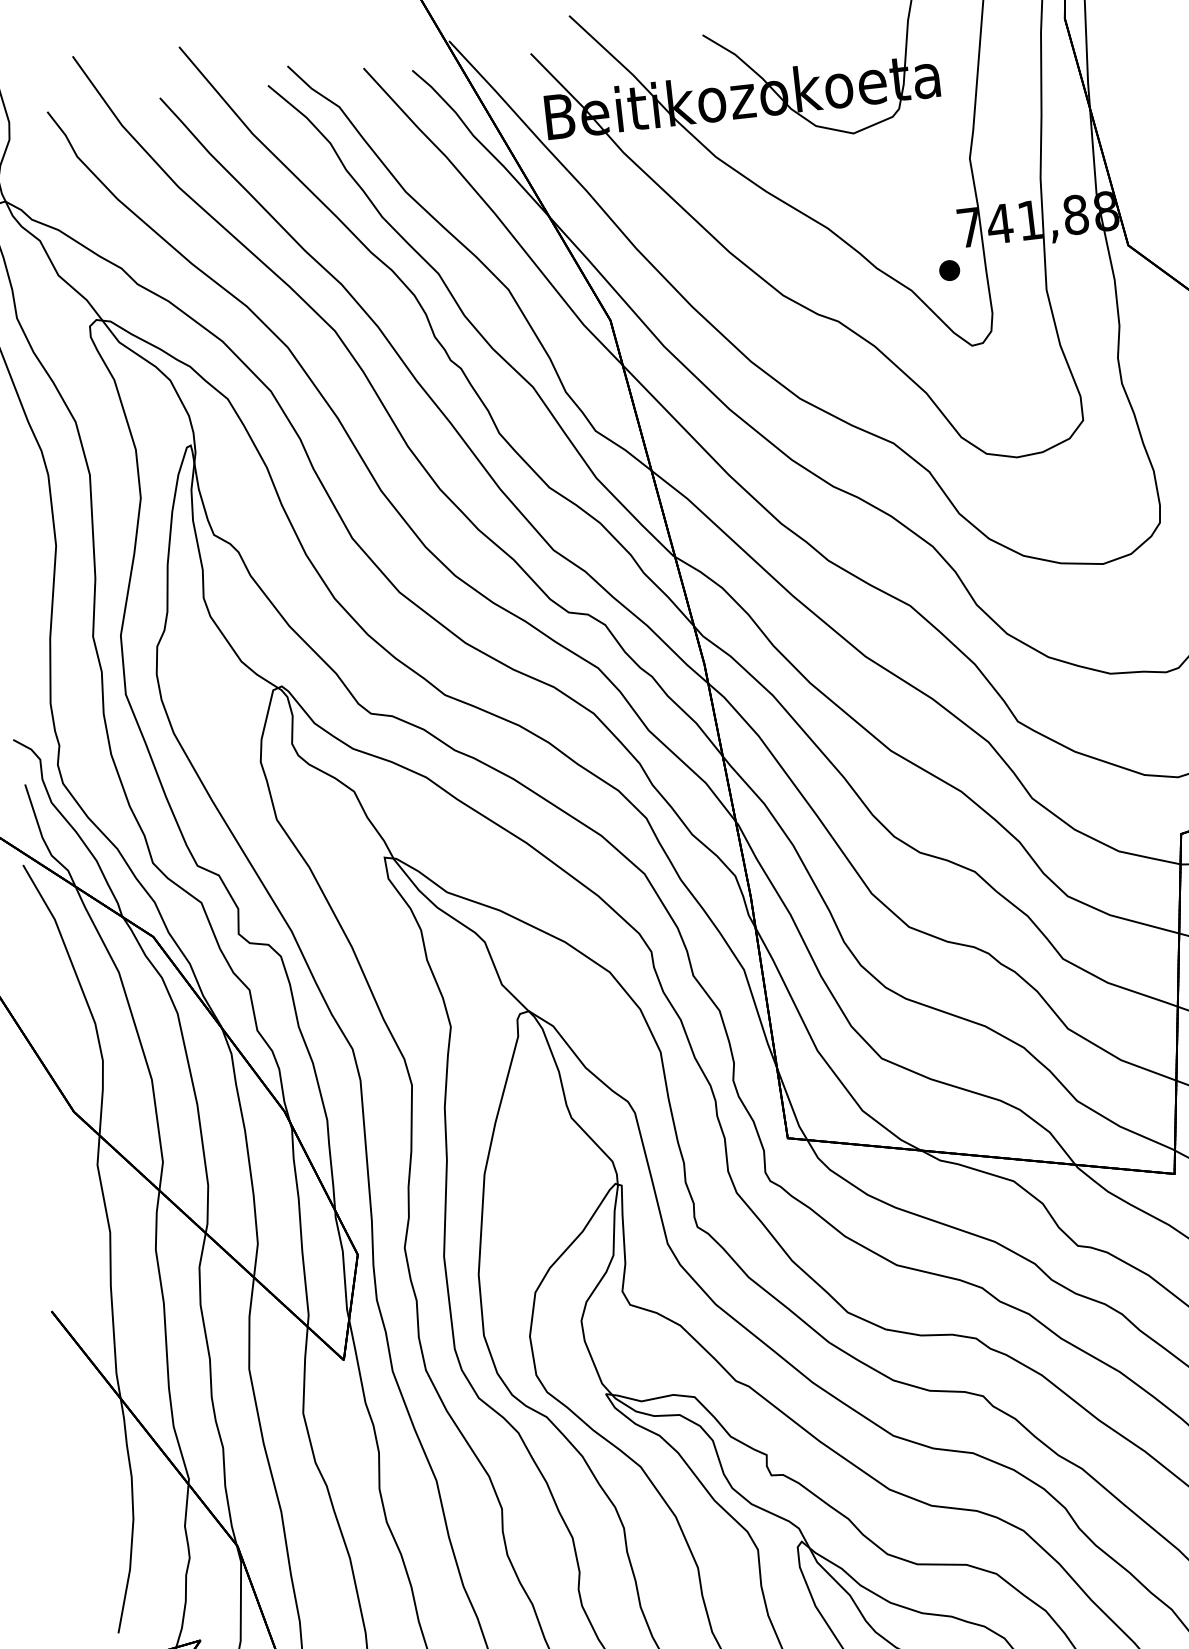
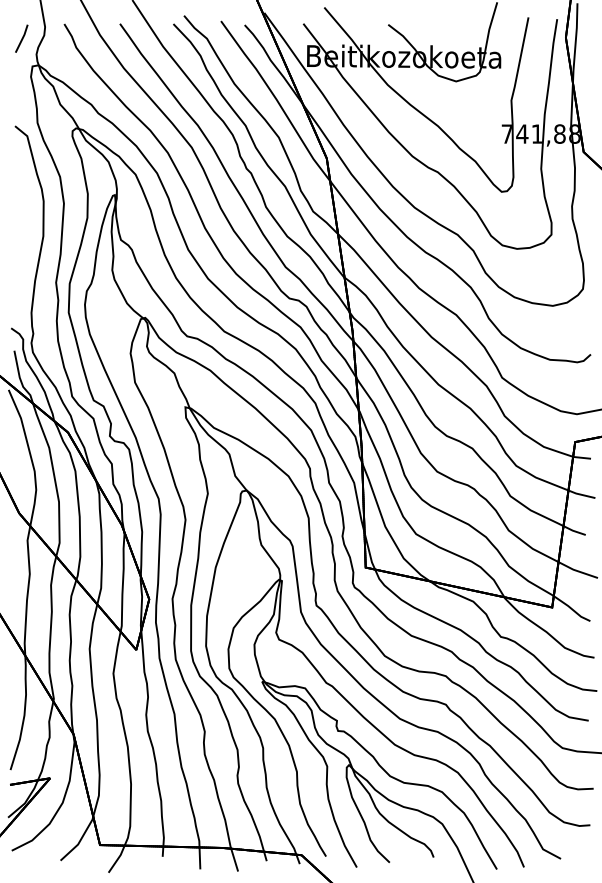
part: (950, 269) -> (495, 153), removed

